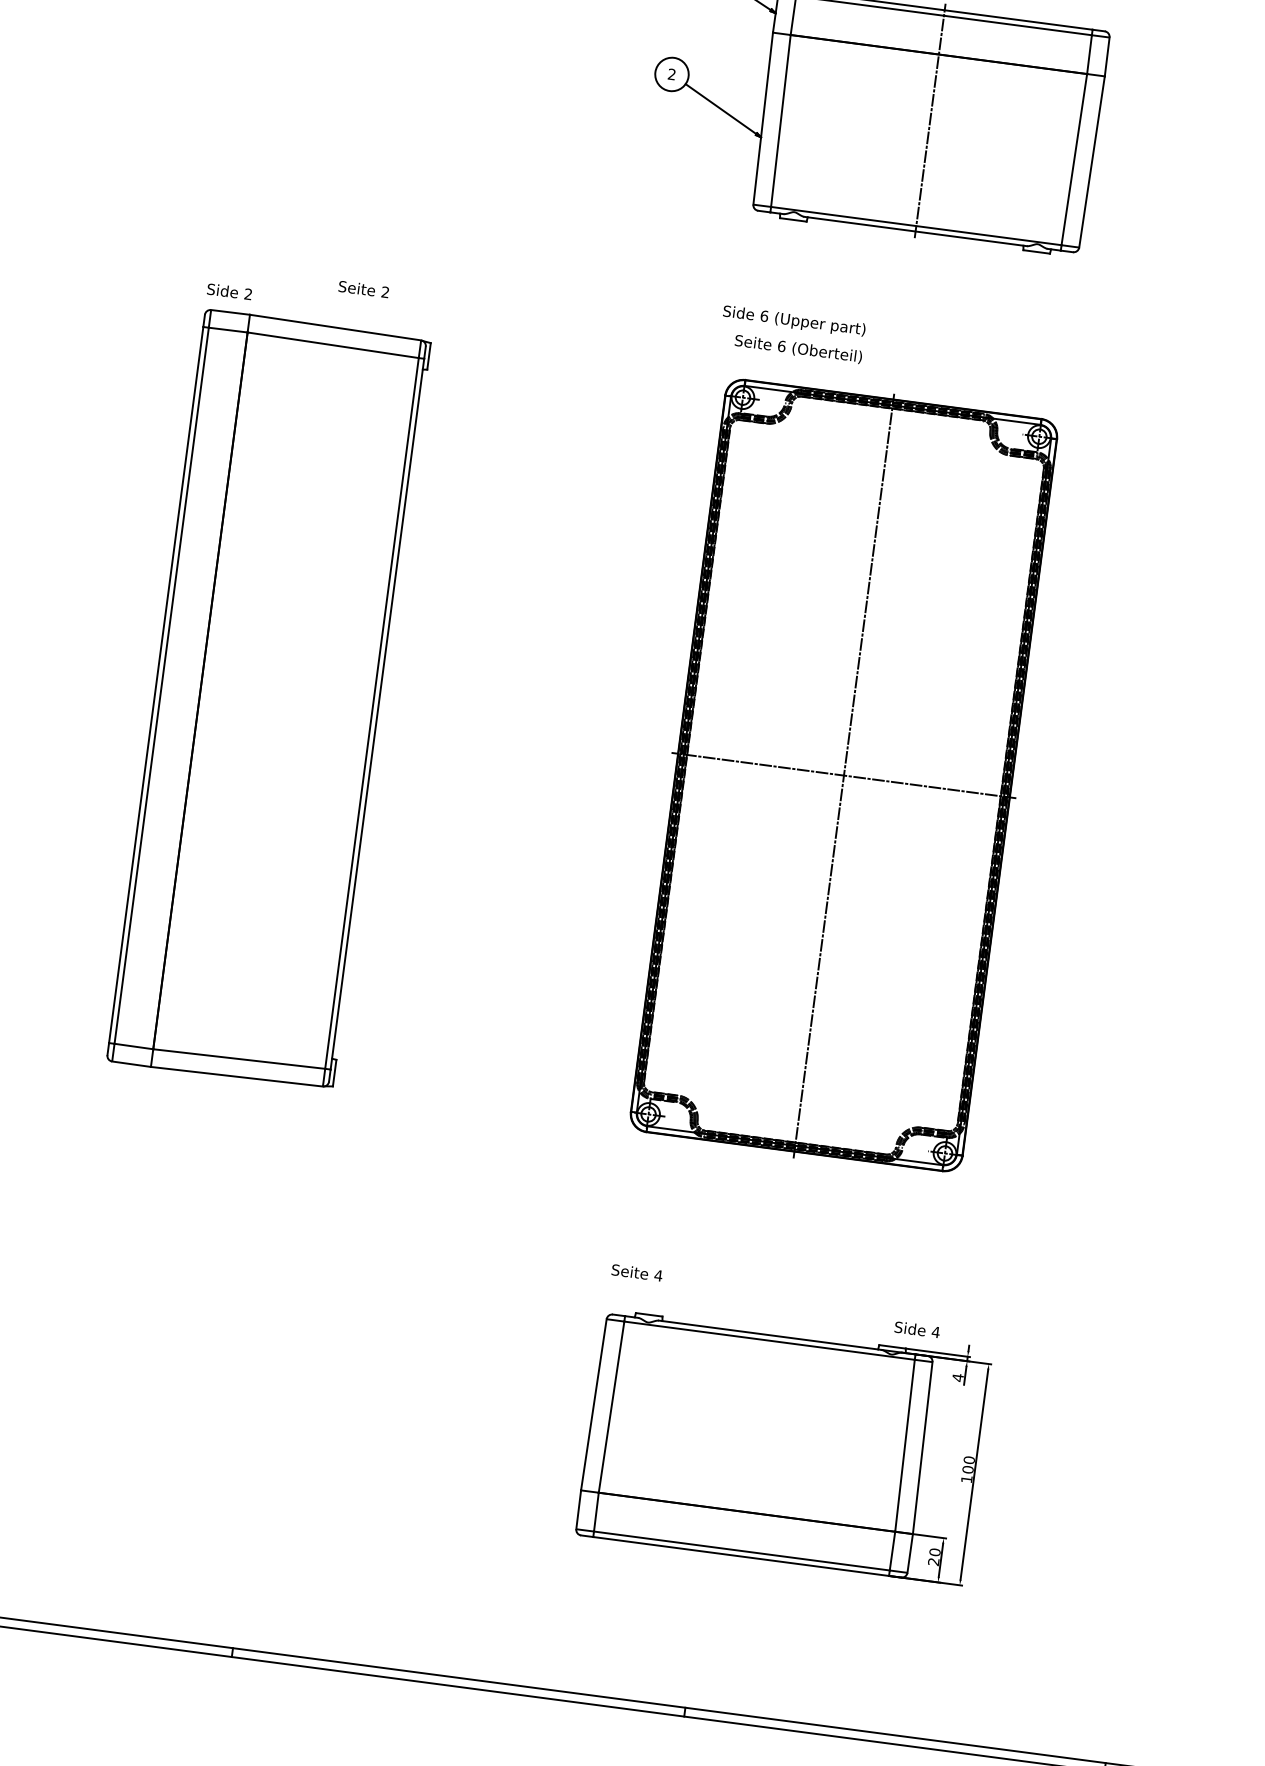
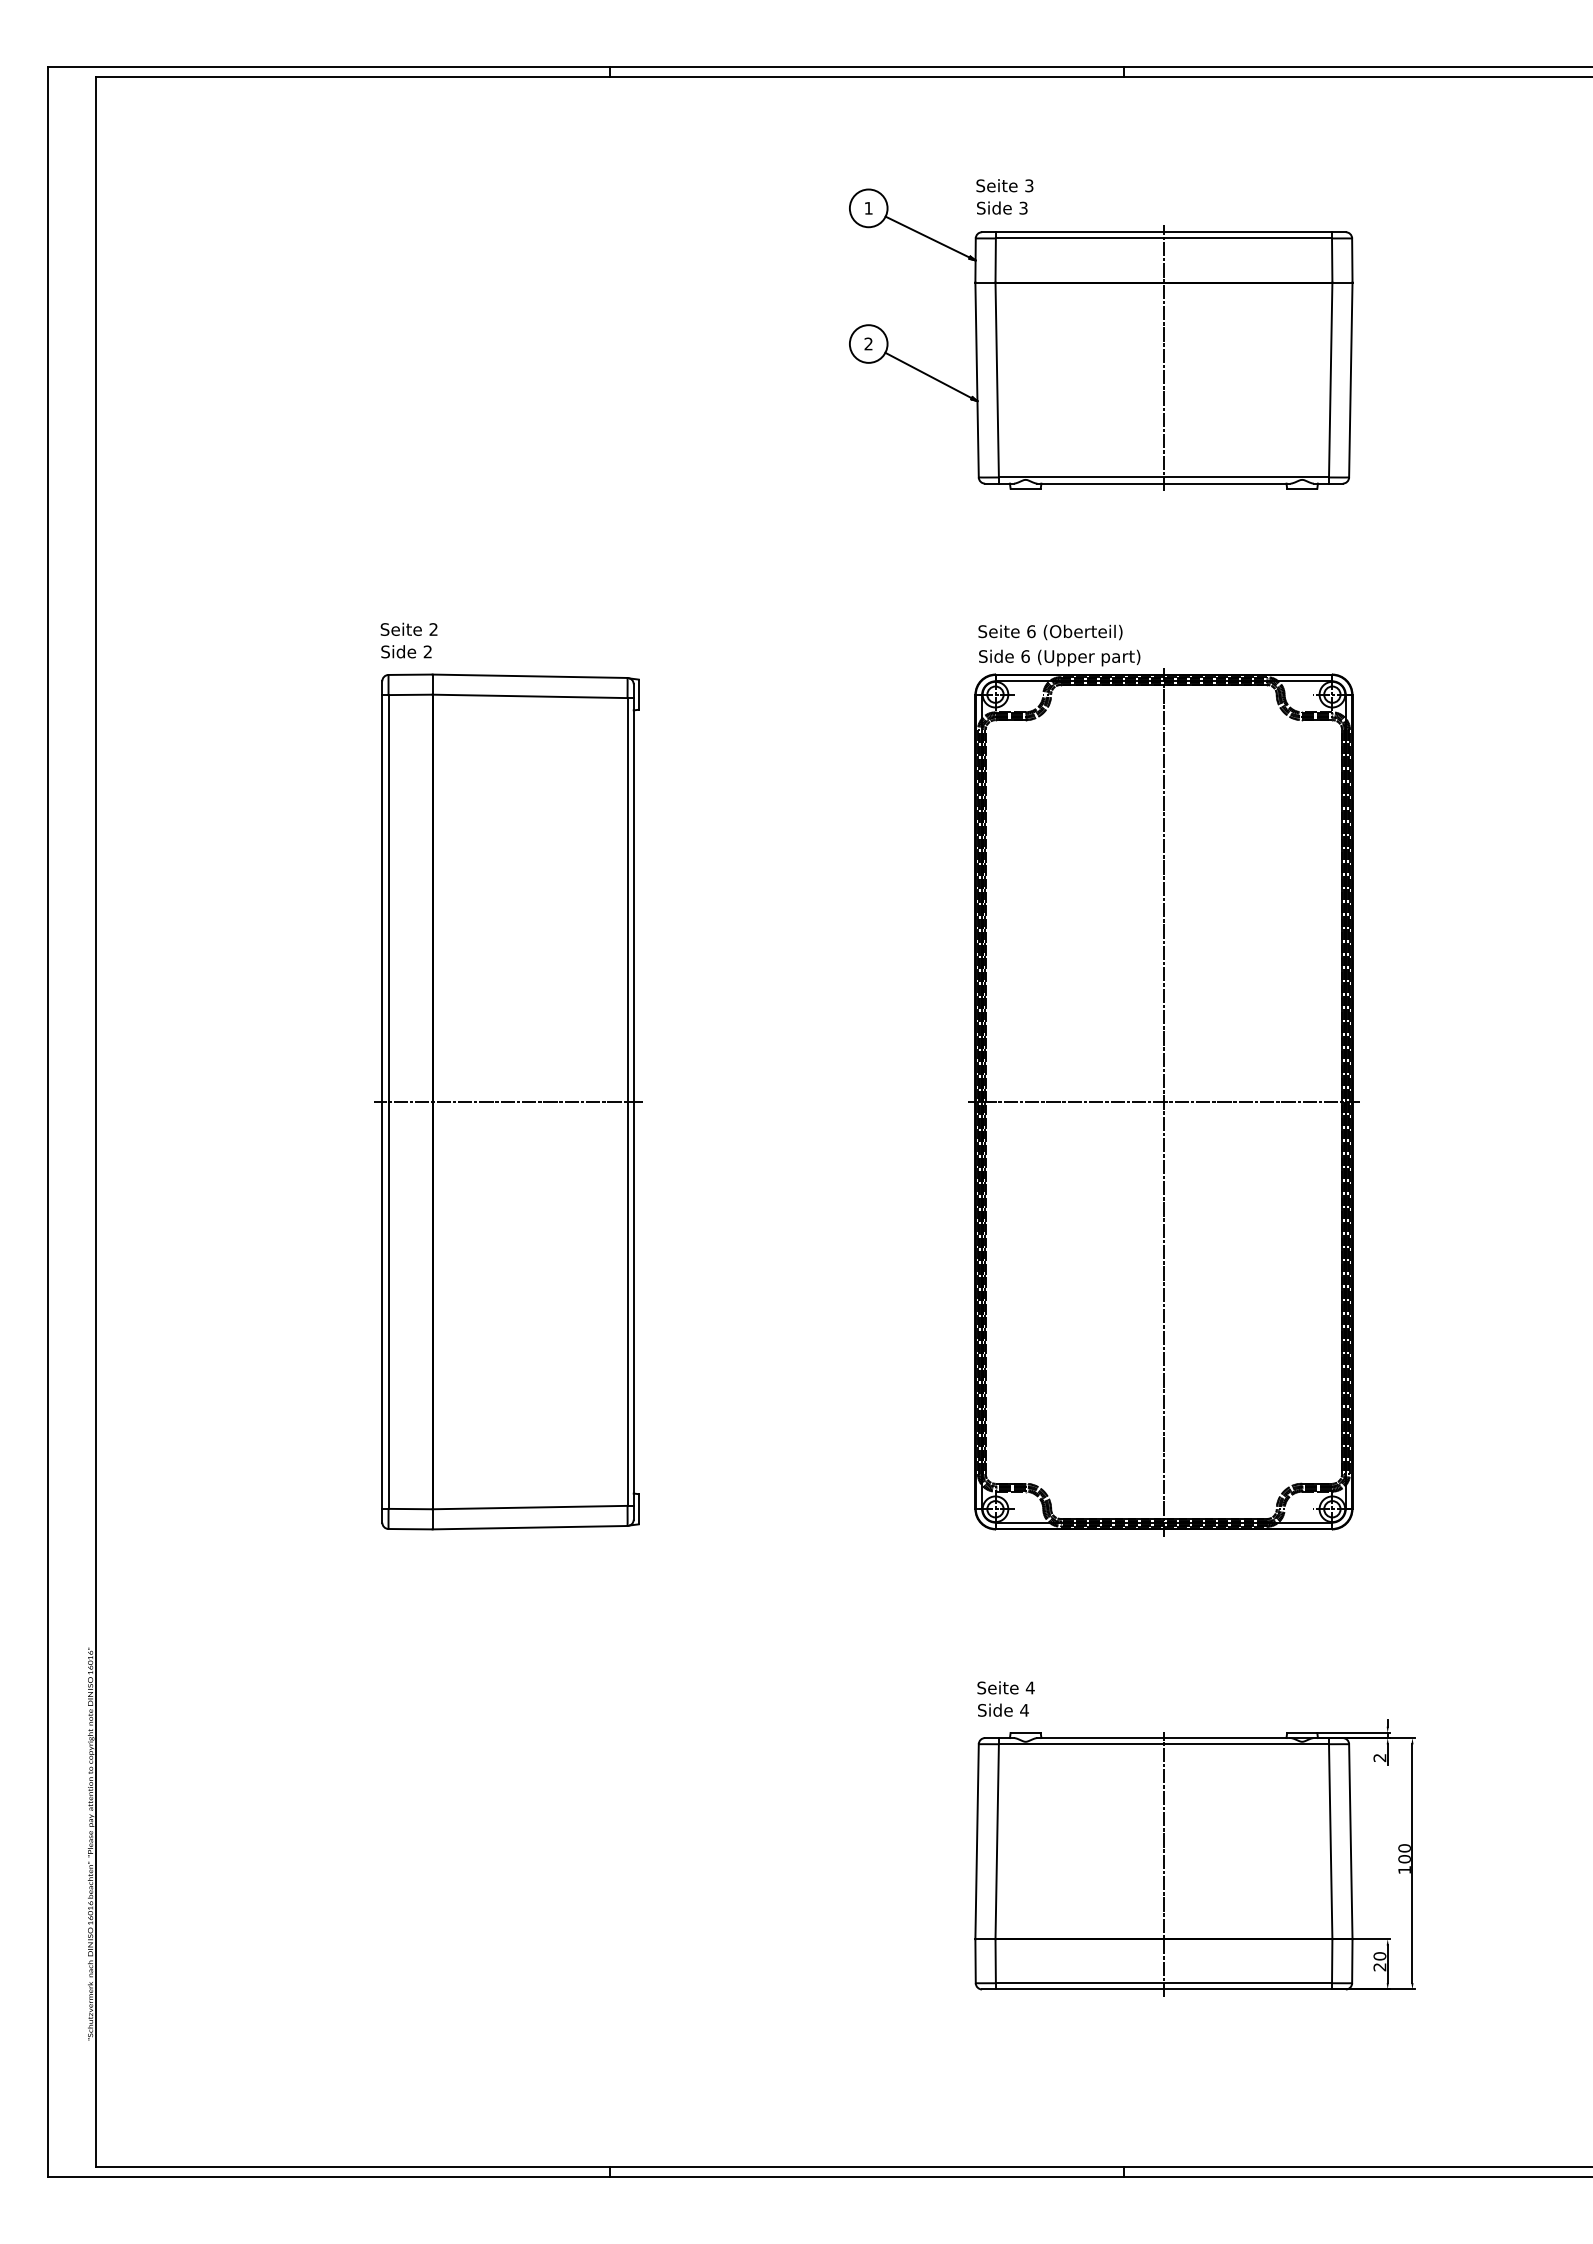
text: (363, 288) -> (408, 628), moved
text: (794, 321) -> (1059, 657), moved
line: (267, 699) -> (508, 1101), added
text: (917, 1329) -> (1003, 1709), moved
text: (957, 1377) -> (1379, 1757), 4 -> 2
line: (755, 1446) -> (1163, 1864), added

